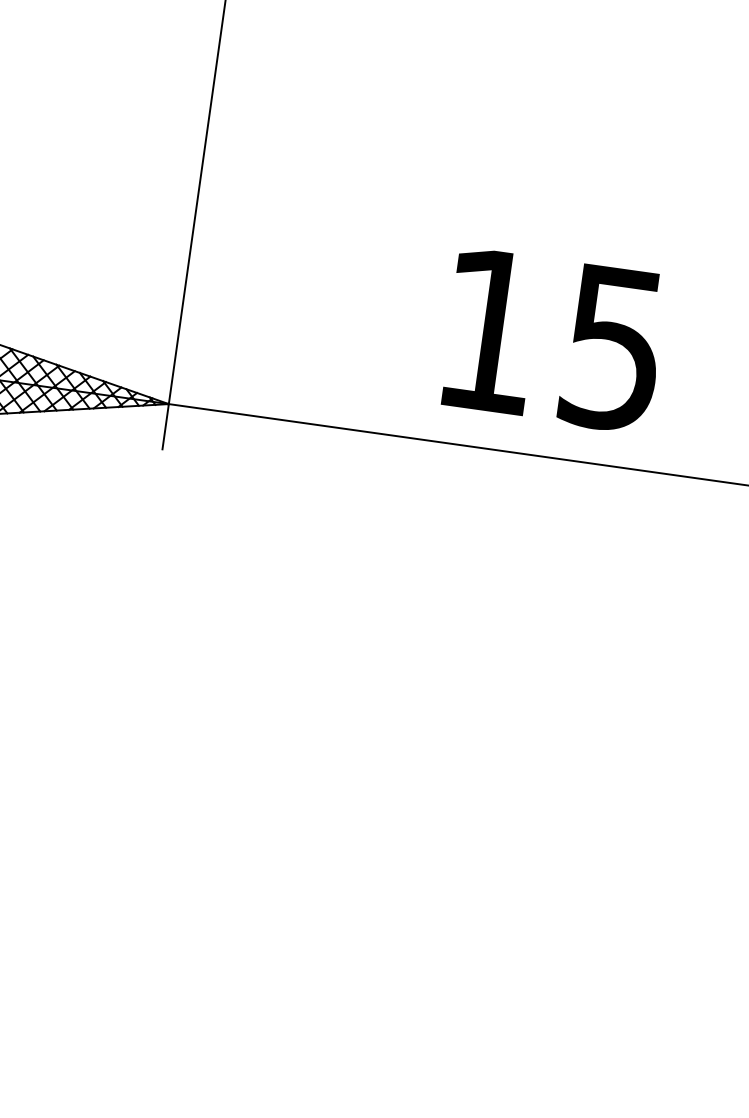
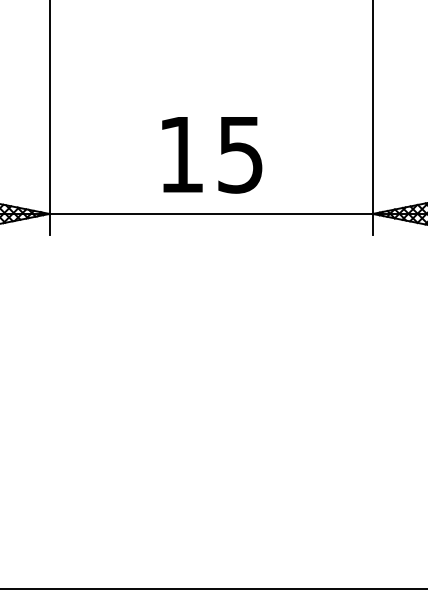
text: (554, 341) -> (212, 155), moved

